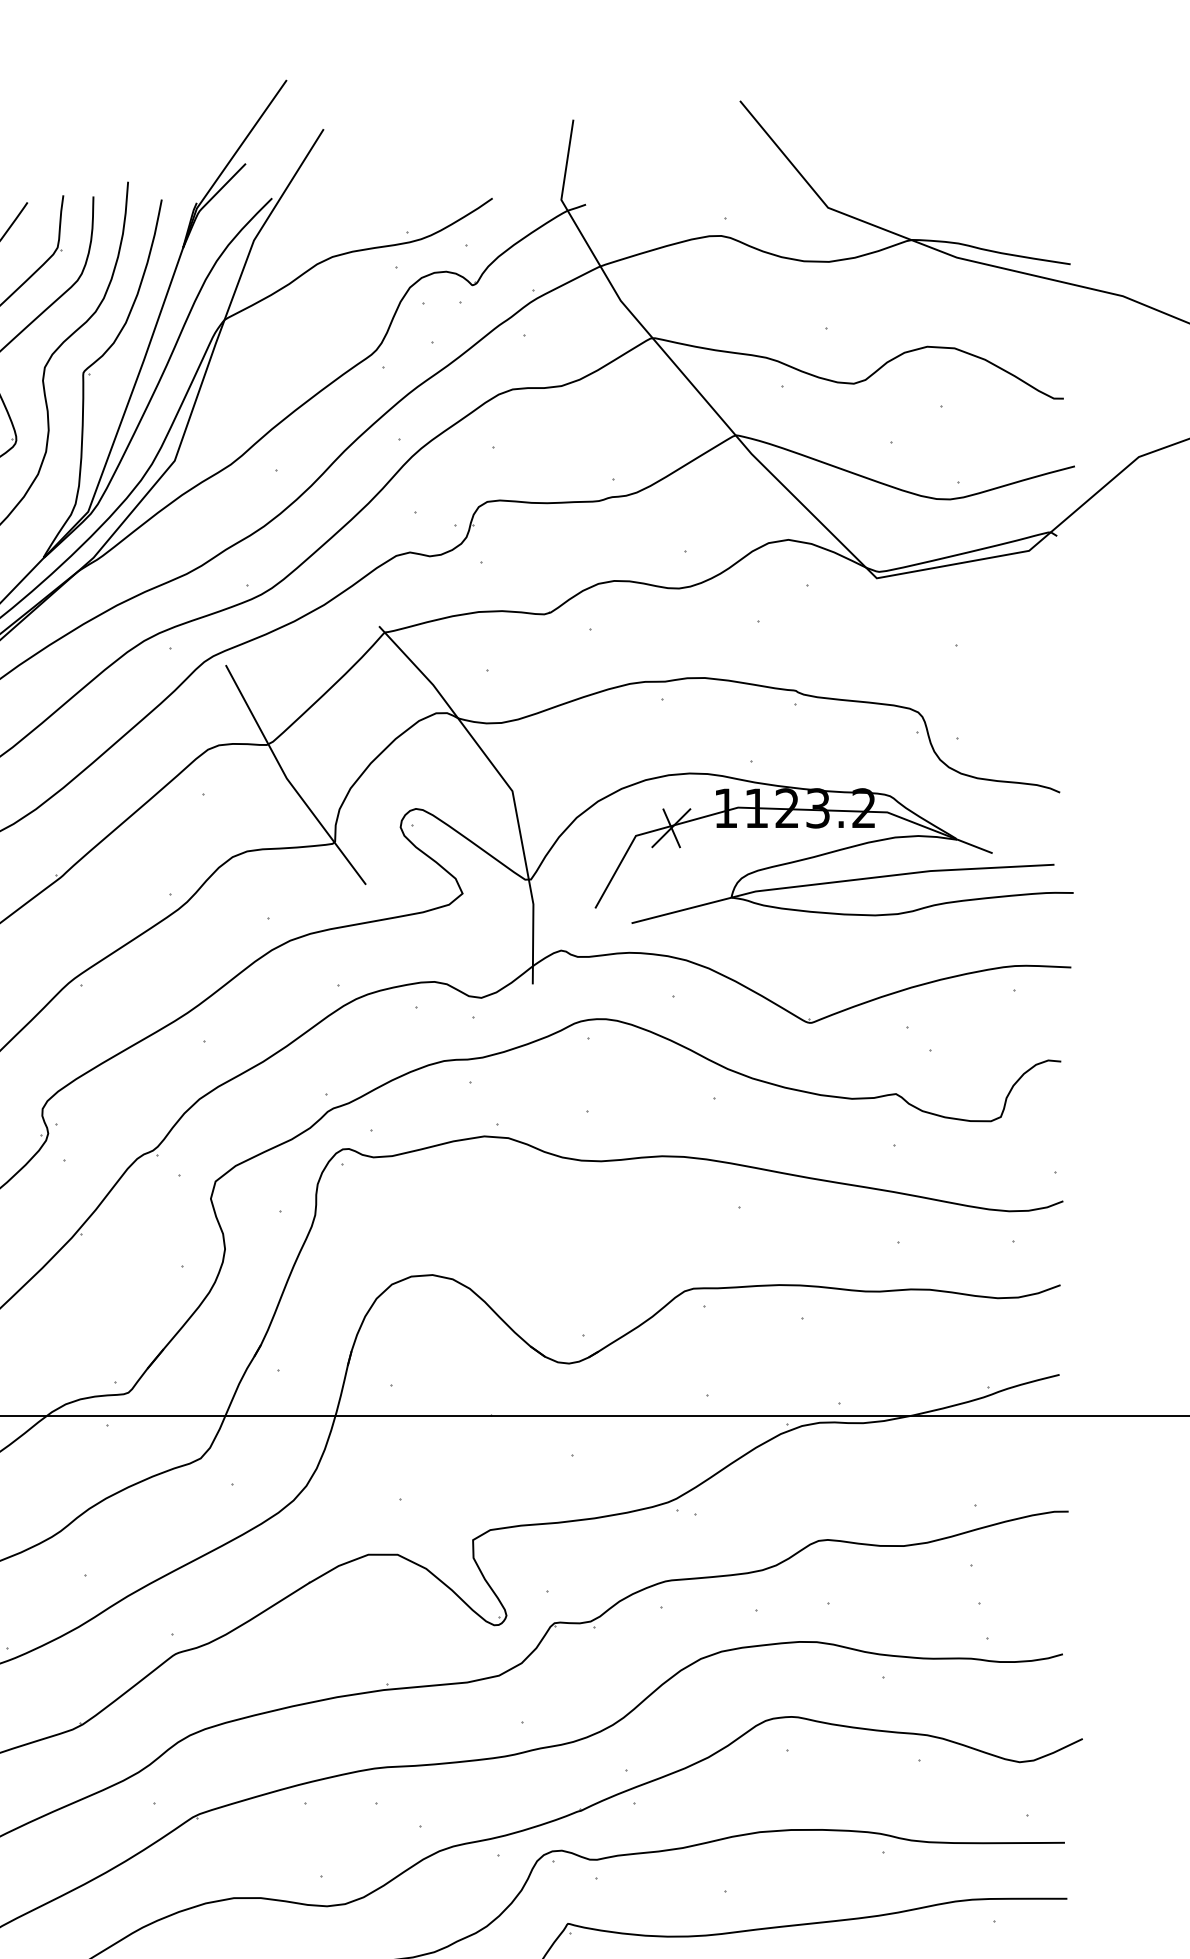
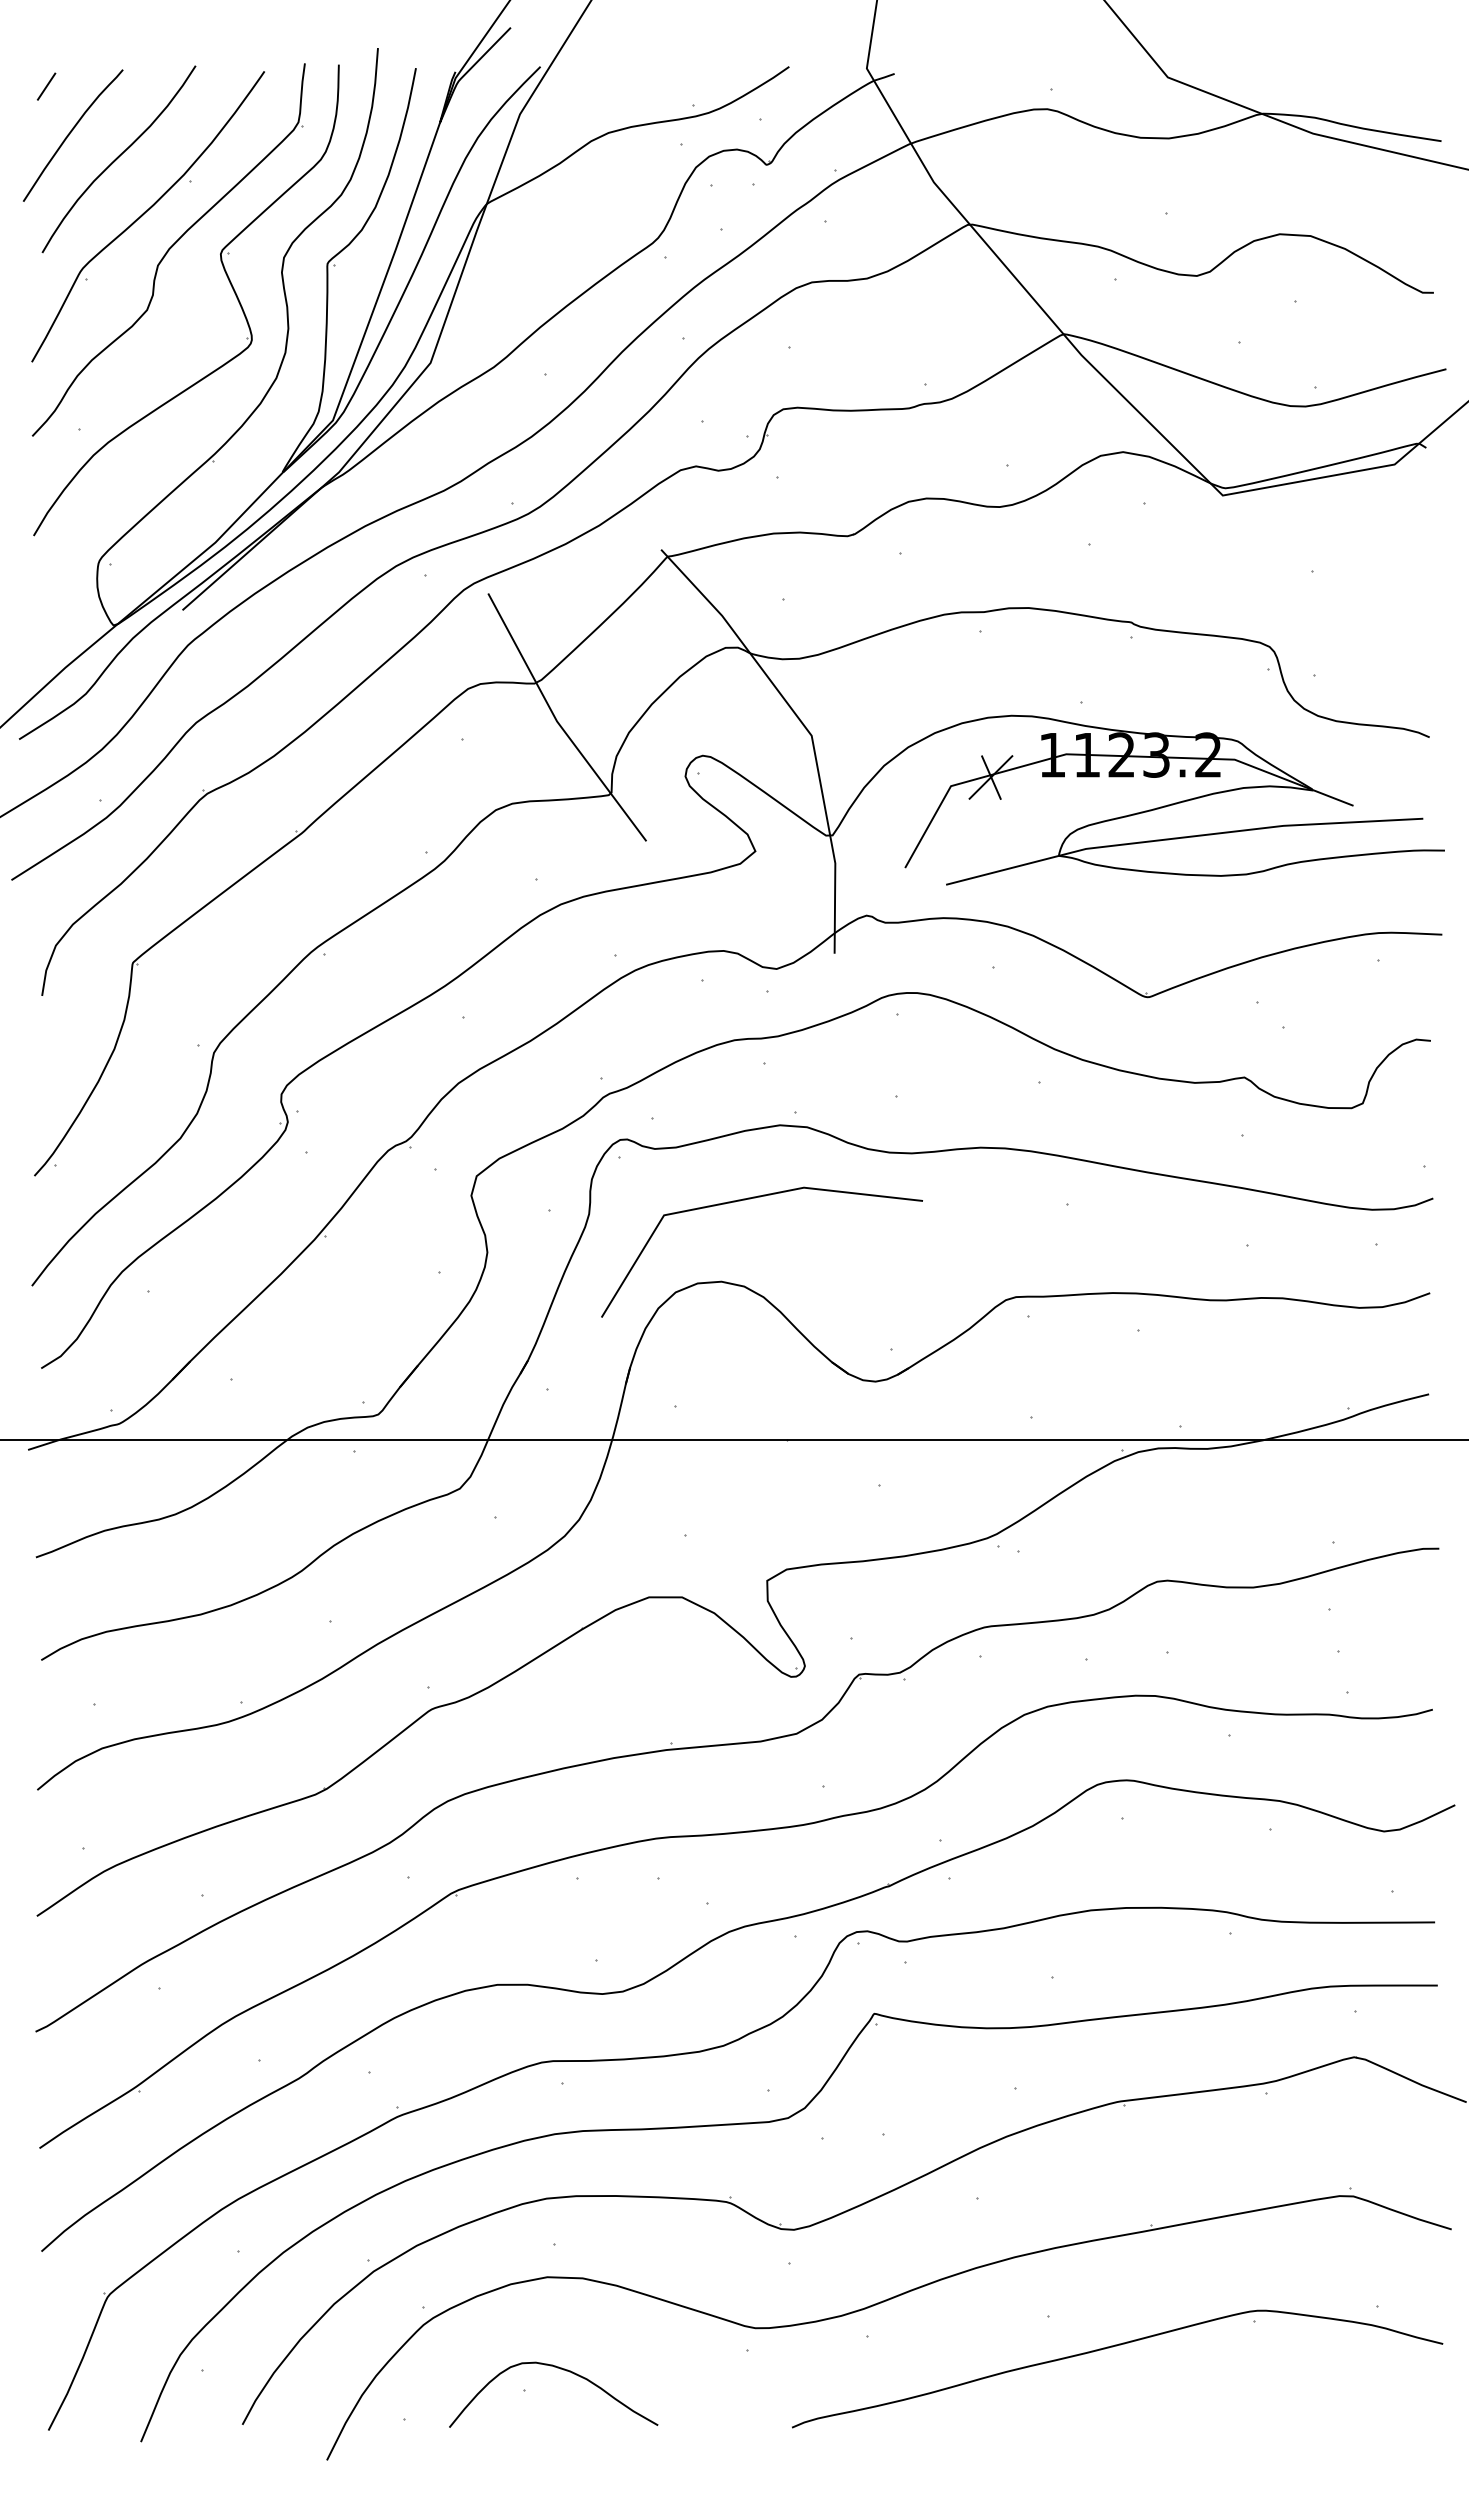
line: (458, 1202) -> (750, 1199), added

